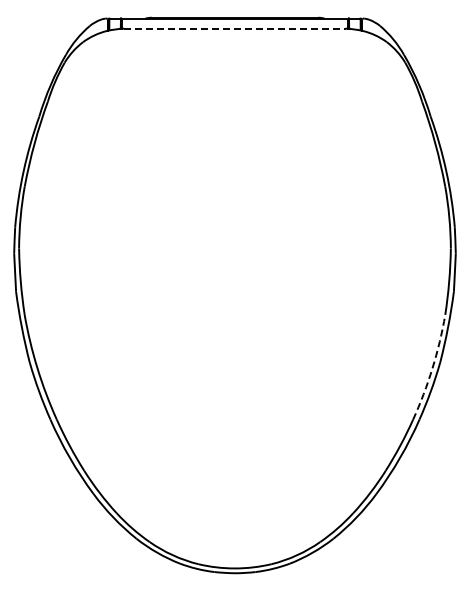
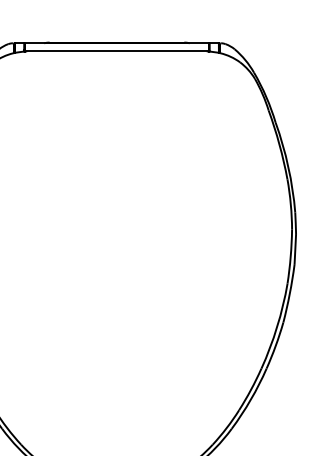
line: (234, 28) -> (116, 51), dashed -> solid
arc: (432, 368) -> (277, 327), dashed -> solid

